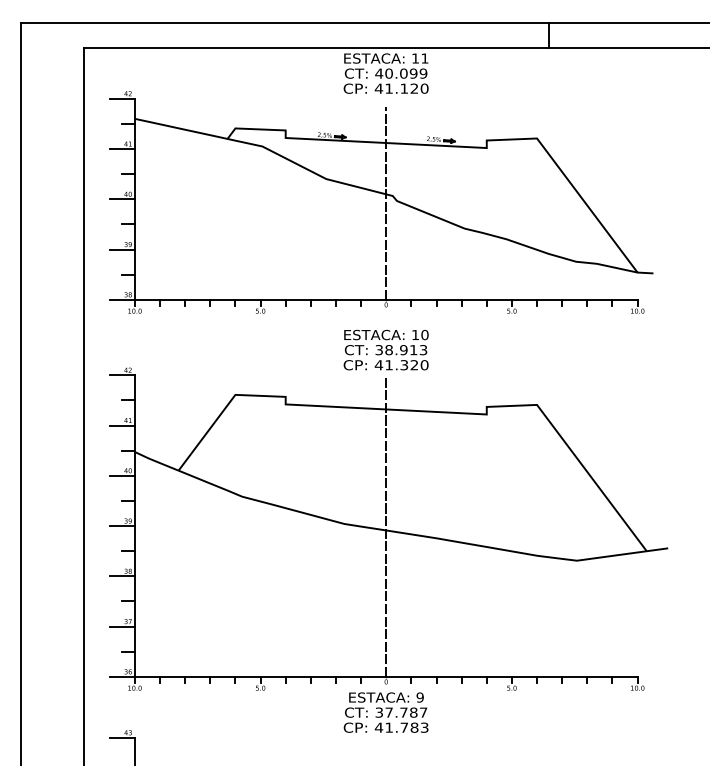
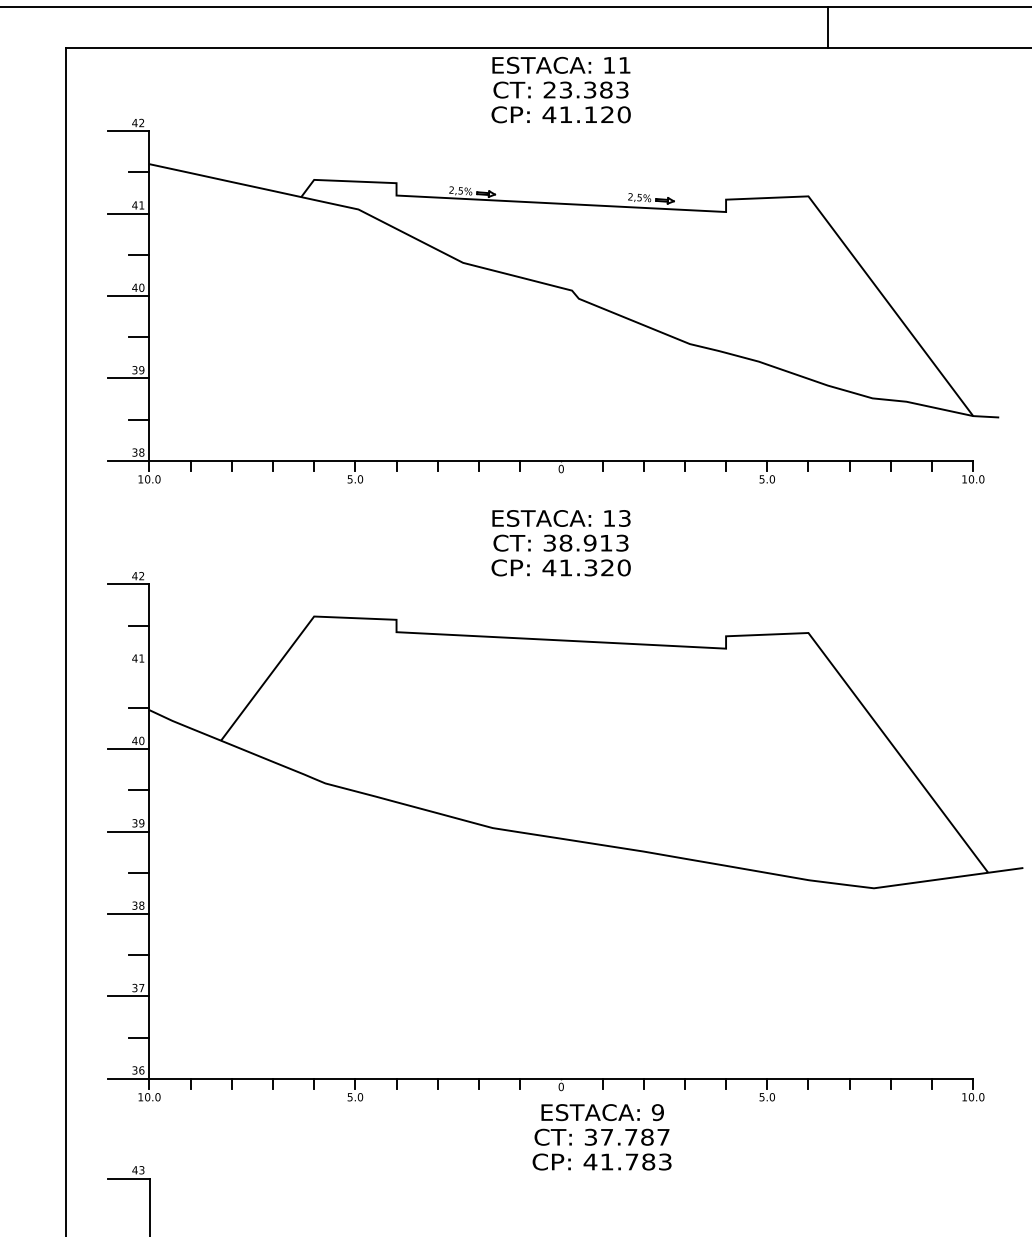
text: (401, 73) -> (586, 89), 40.099 -> 23.383
line: (386, 202) -> (561, 301), removed
text: (424, 335) -> (624, 519), 10 -> 13
line: (121, 425) -> (127, 666), removed
line: (386, 525) -> (561, 830), removed
text: (385, 712) -> (601, 1137), moved

